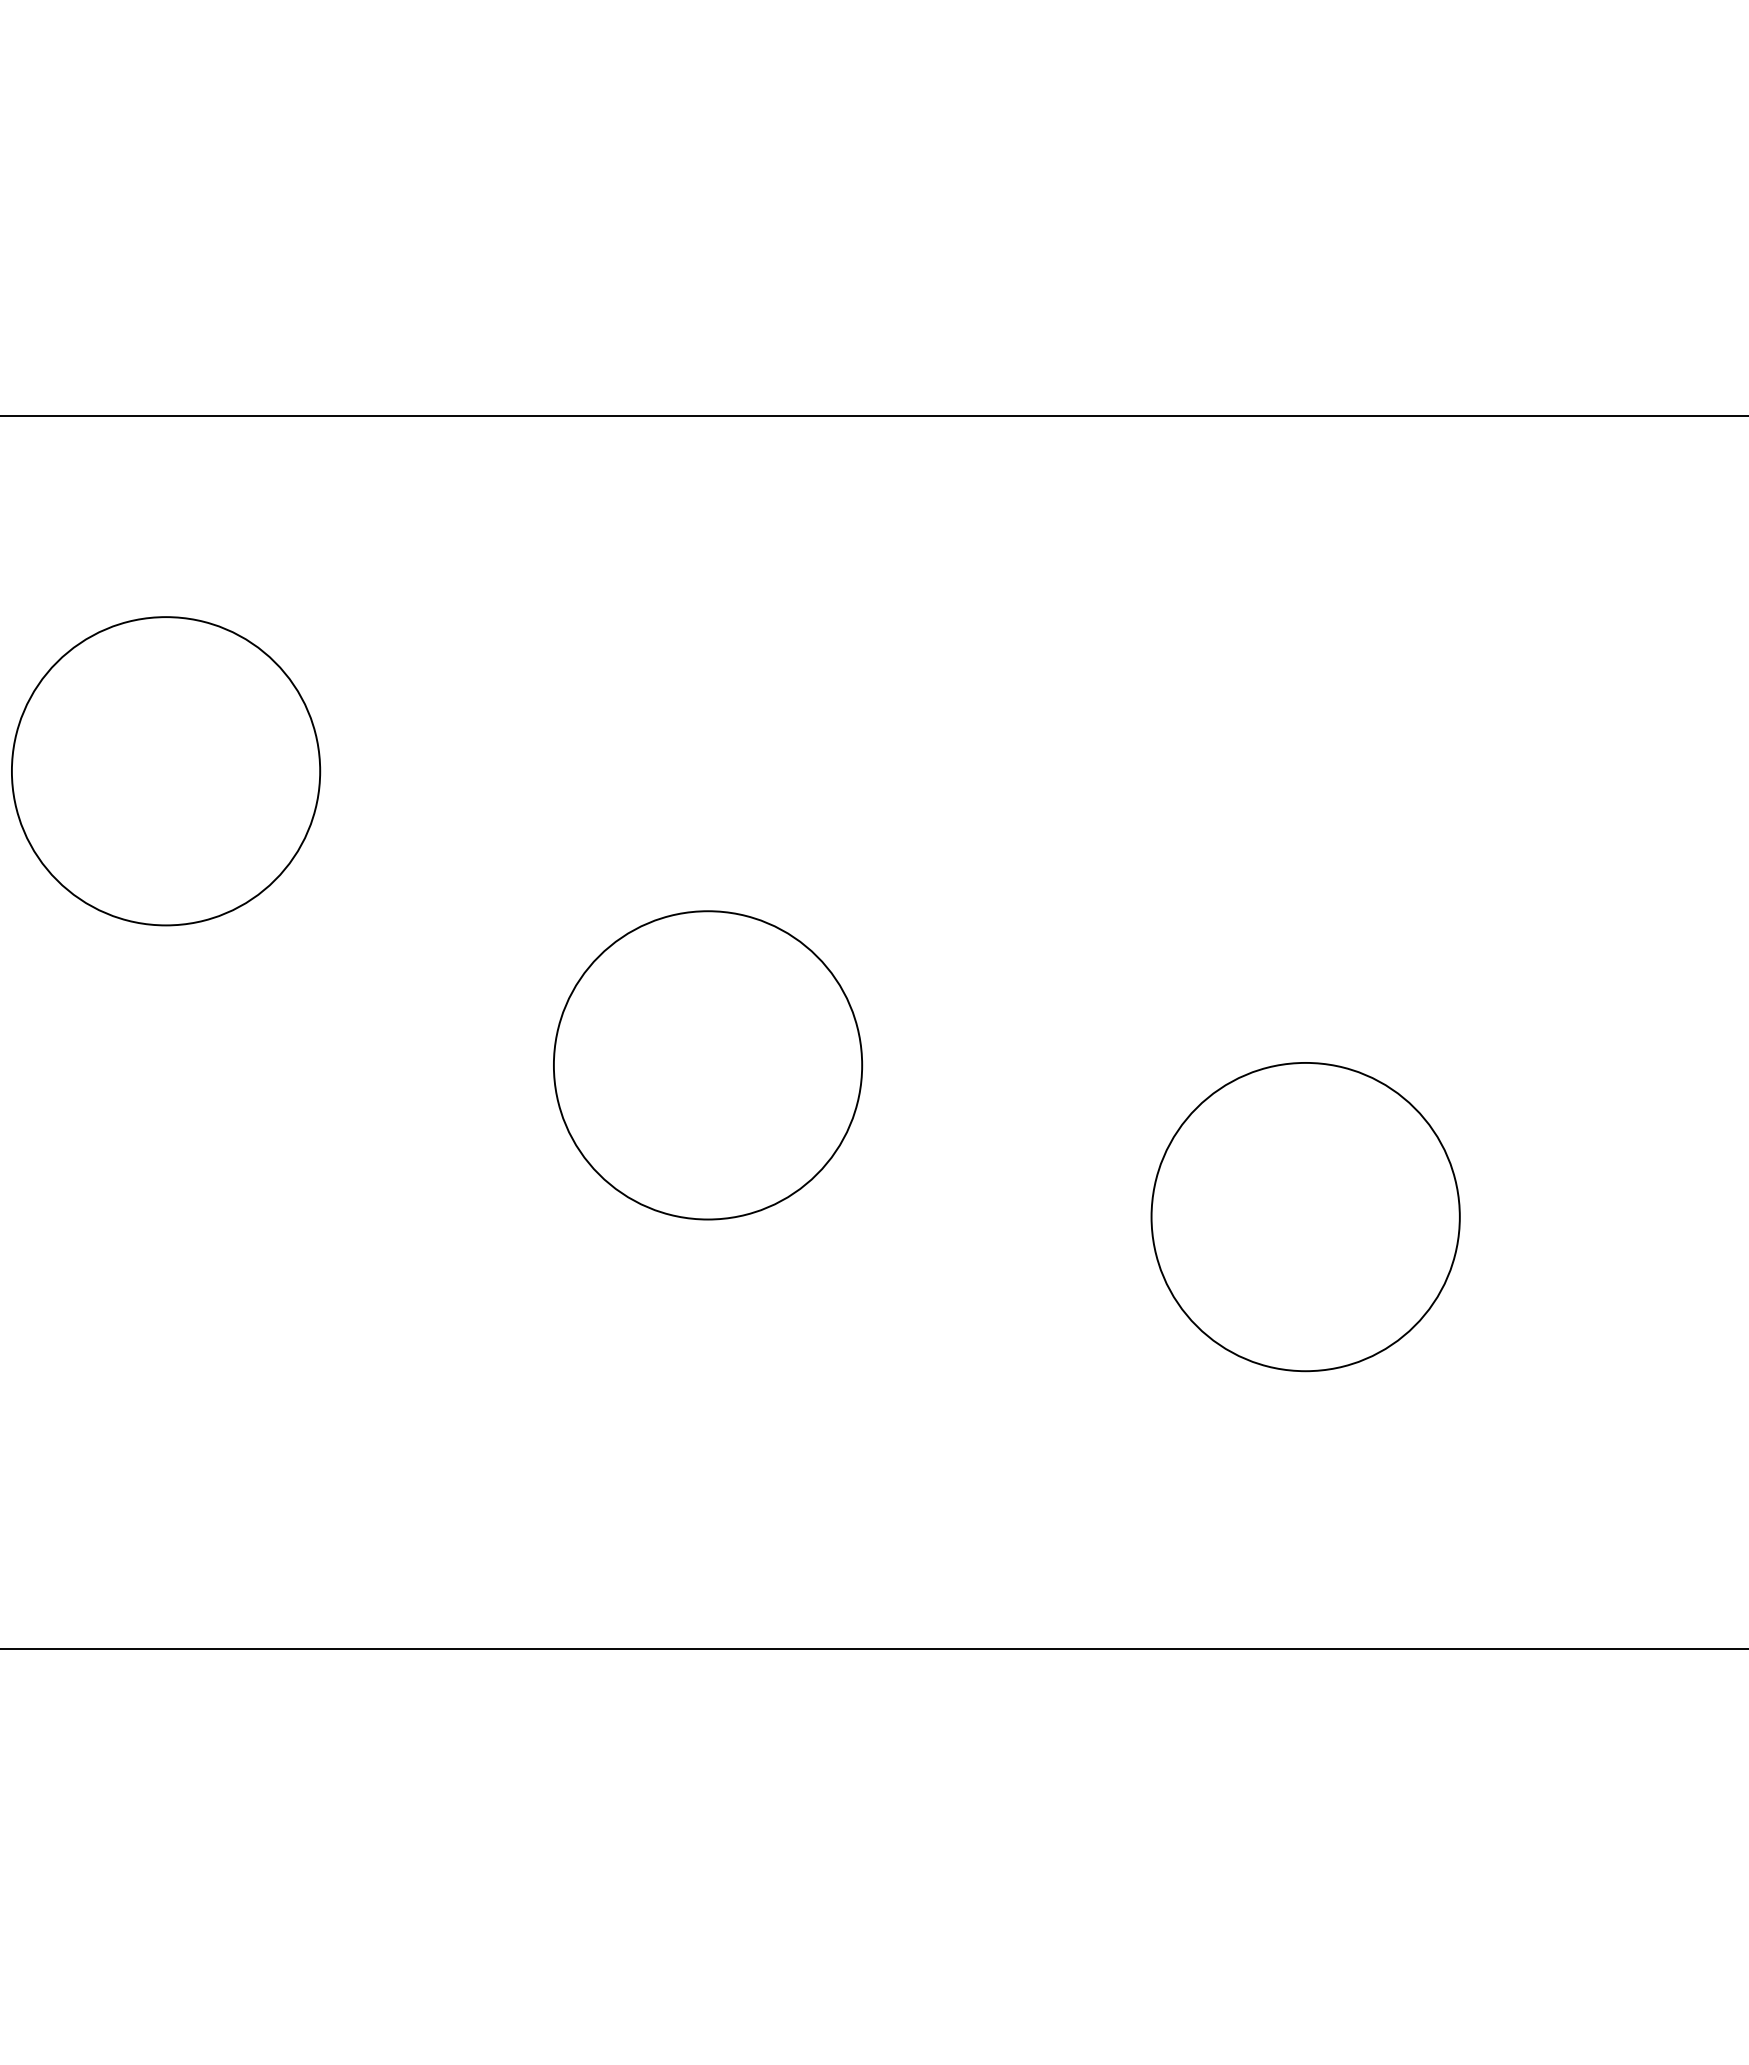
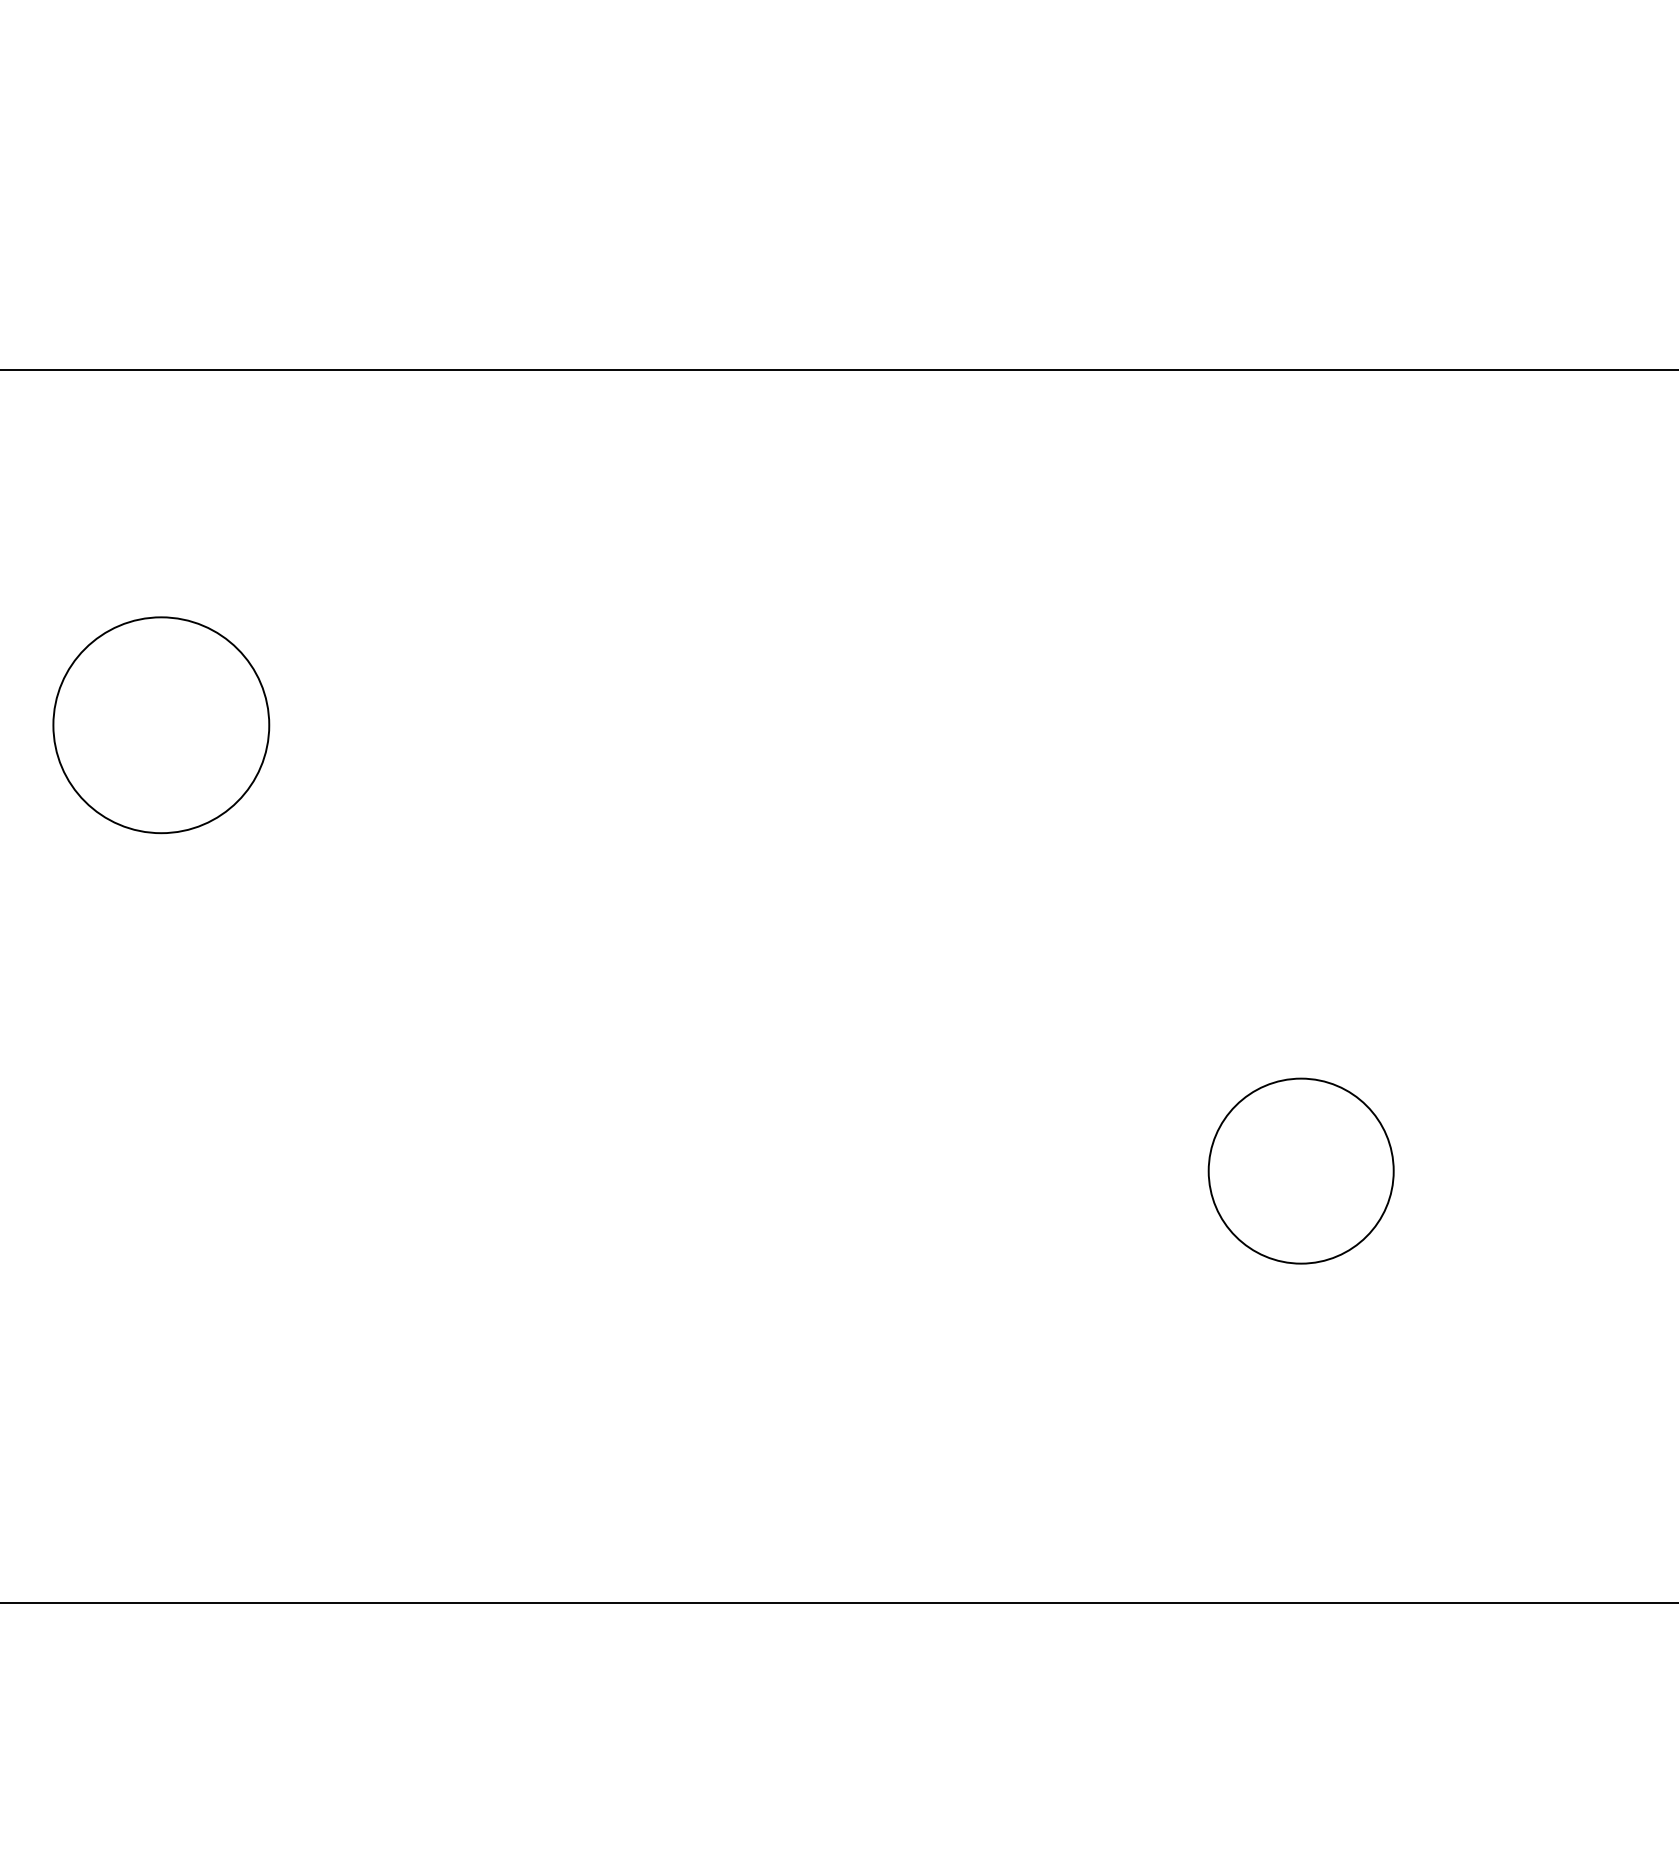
circle: (165, 771) -> (160, 725), size x0.7
circle: (708, 1065) -> (703, 1019), removed
circle: (1305, 1216) -> (1301, 1170), size x0.6

